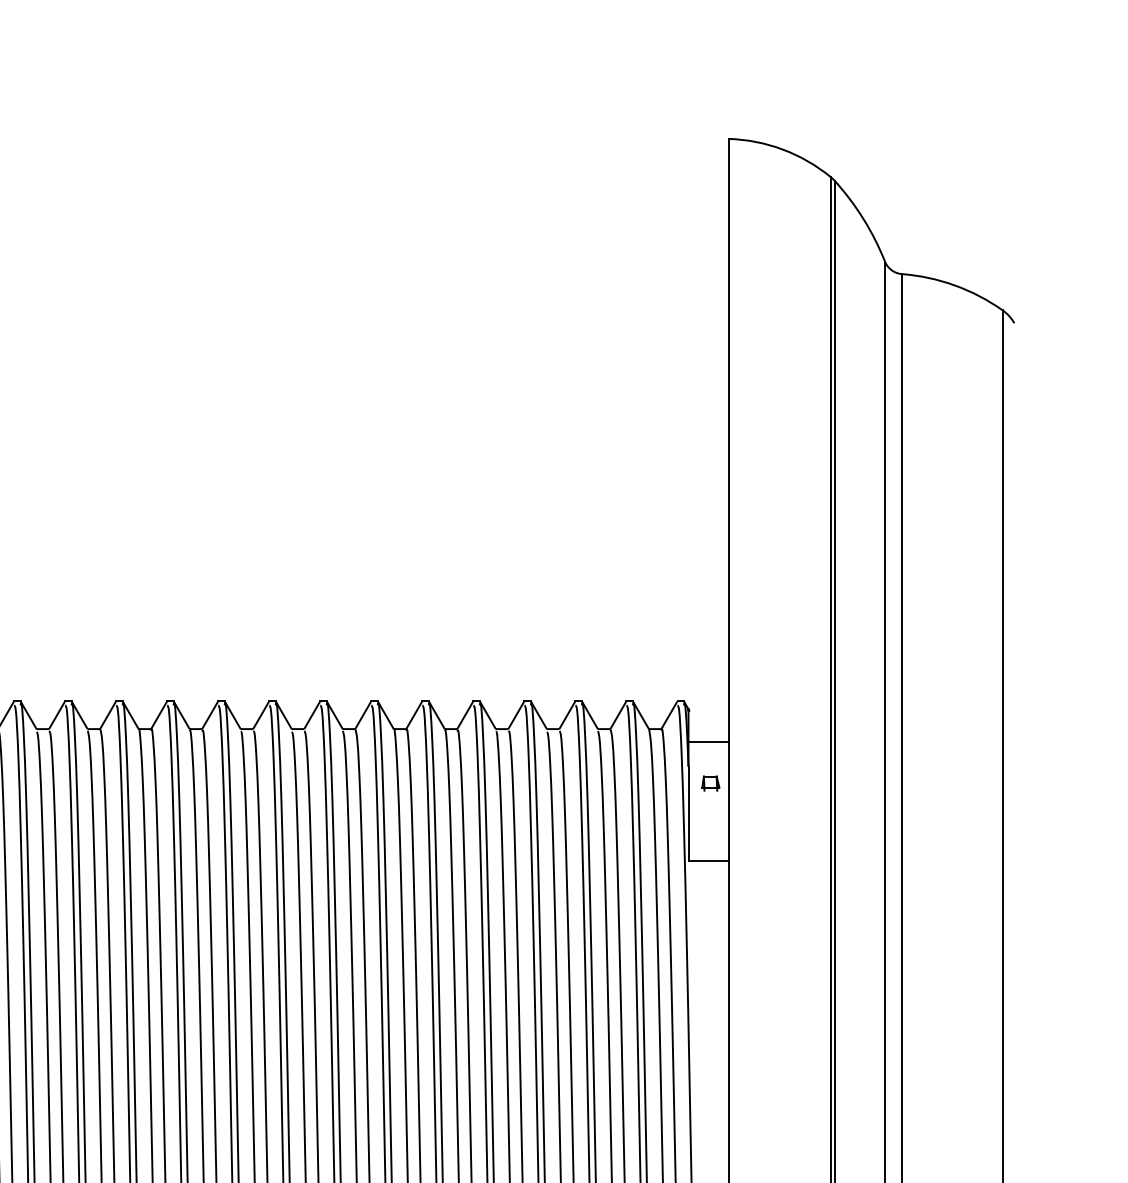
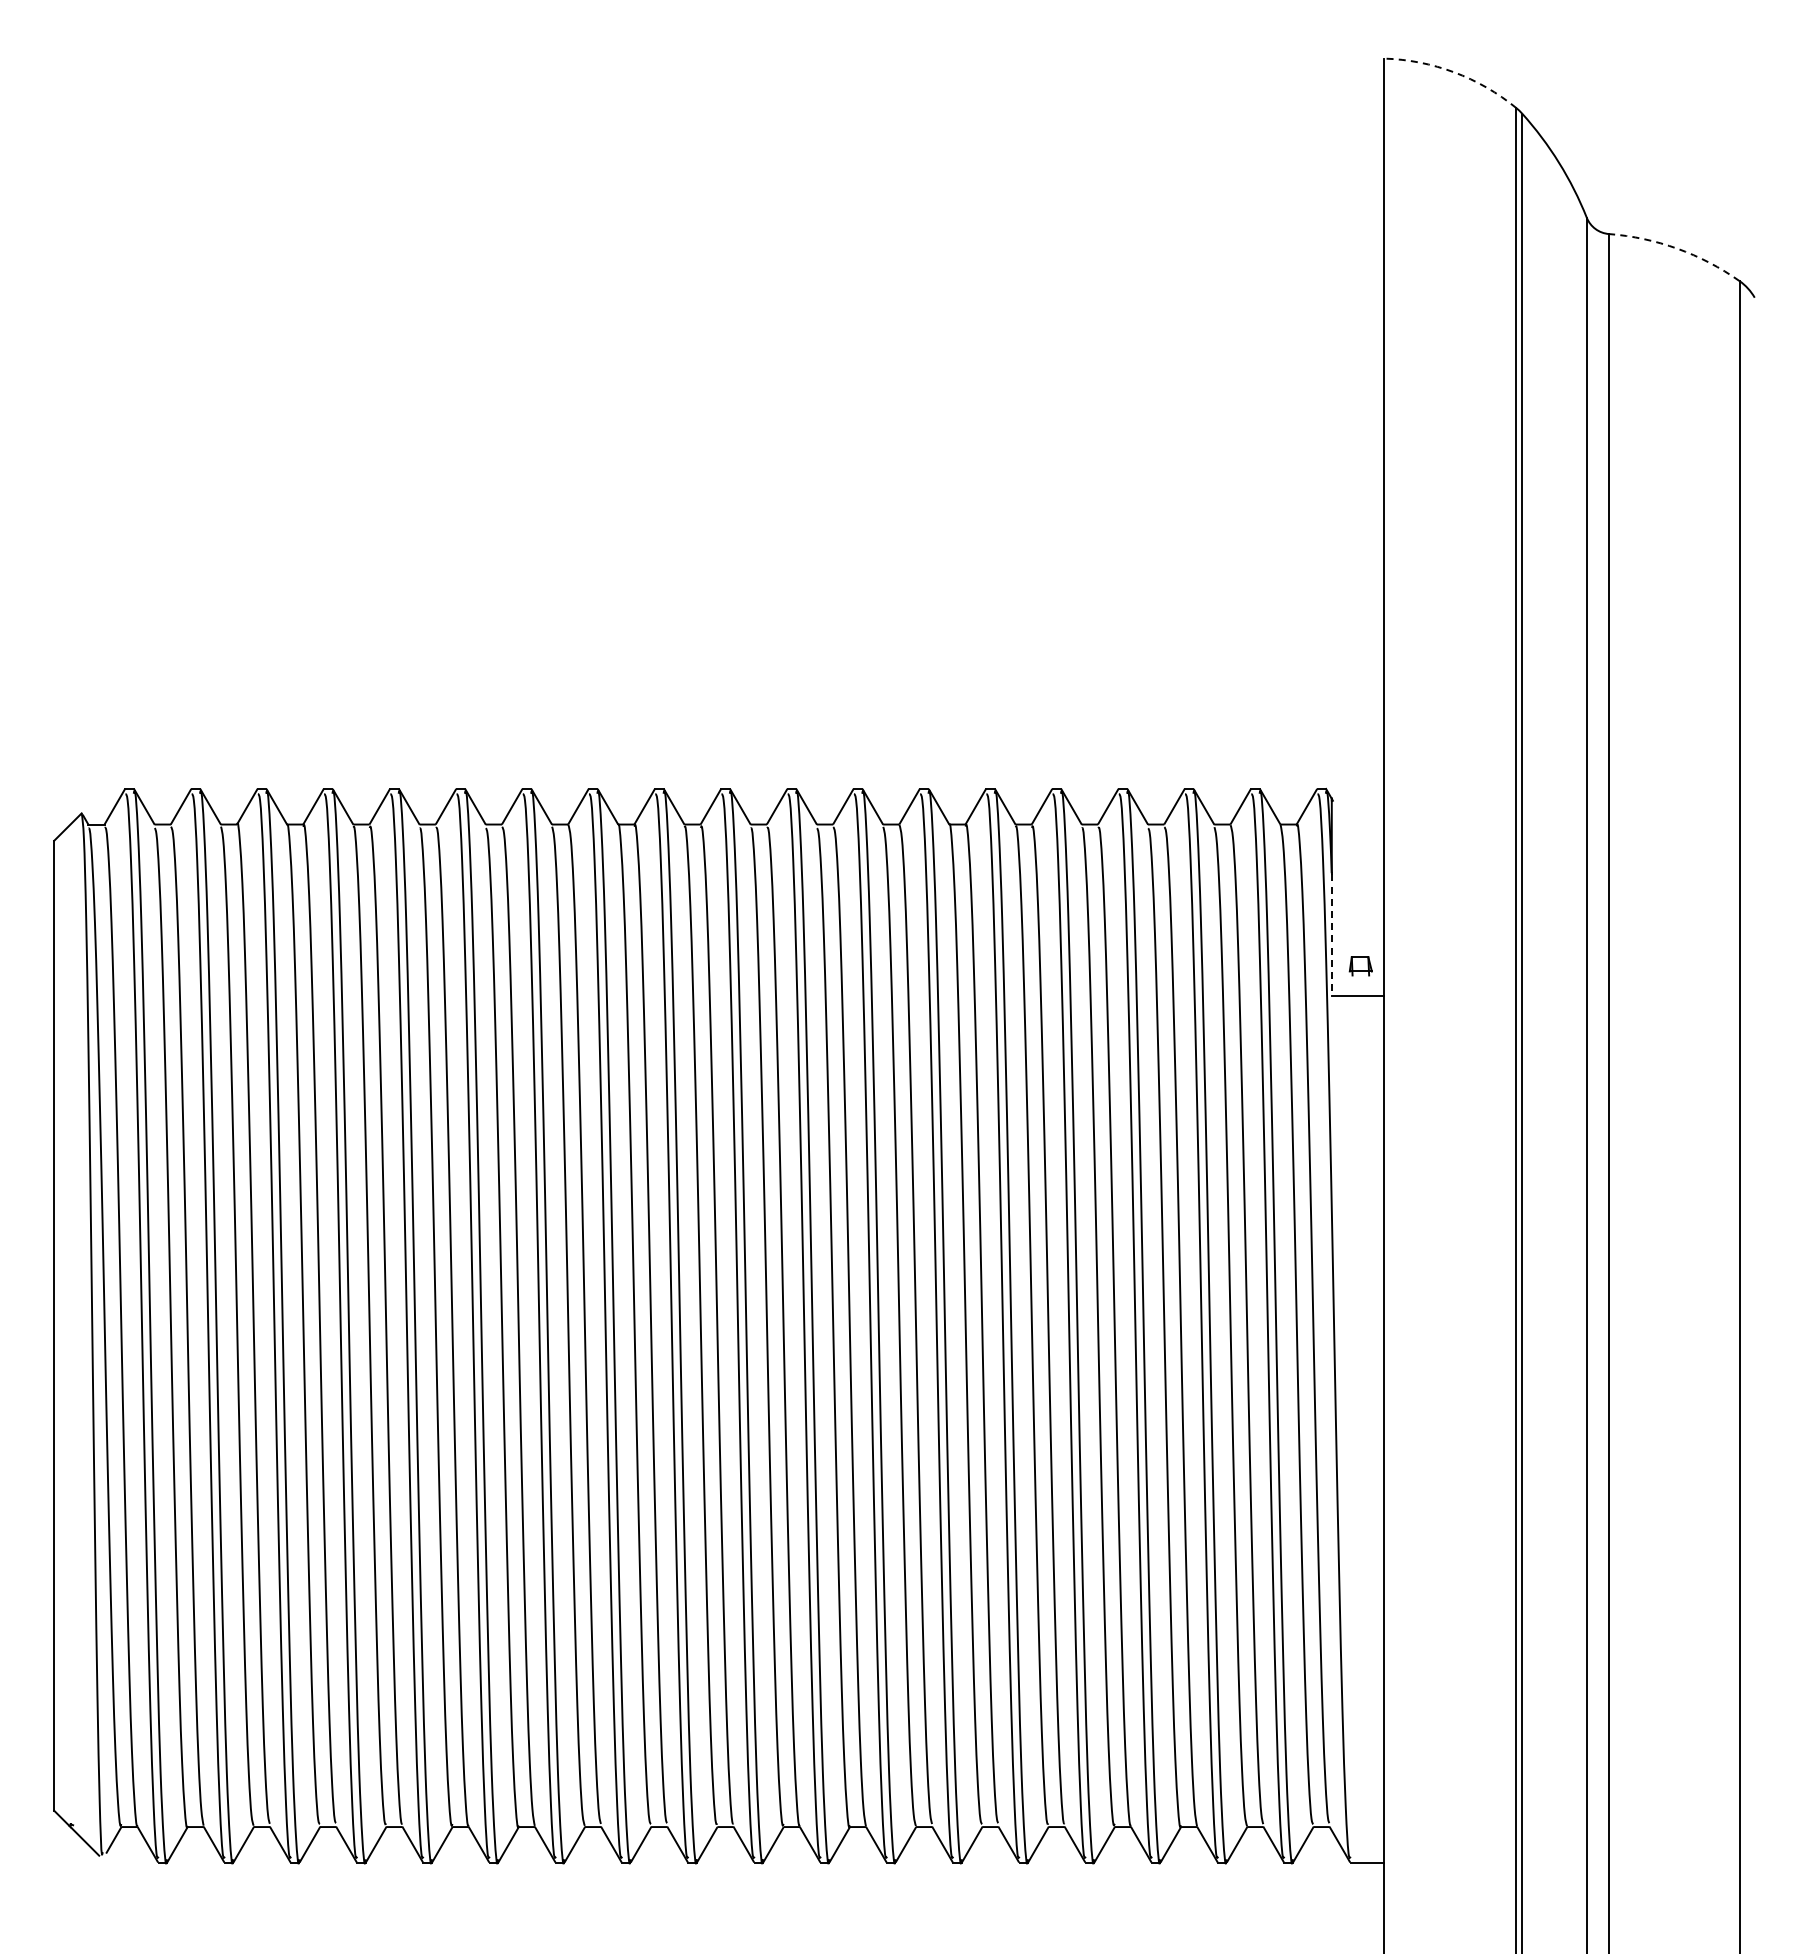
arc: (783, 149) -> (1454, 72), solid -> dashed
arc: (954, 285) -> (1677, 248), solid -> dashed
line: (708, 741) -> (1357, 840), removed
part: (710, 783) -> (1360, 966), moved
line: (688, 814) -> (1331, 935), solid -> dashed

